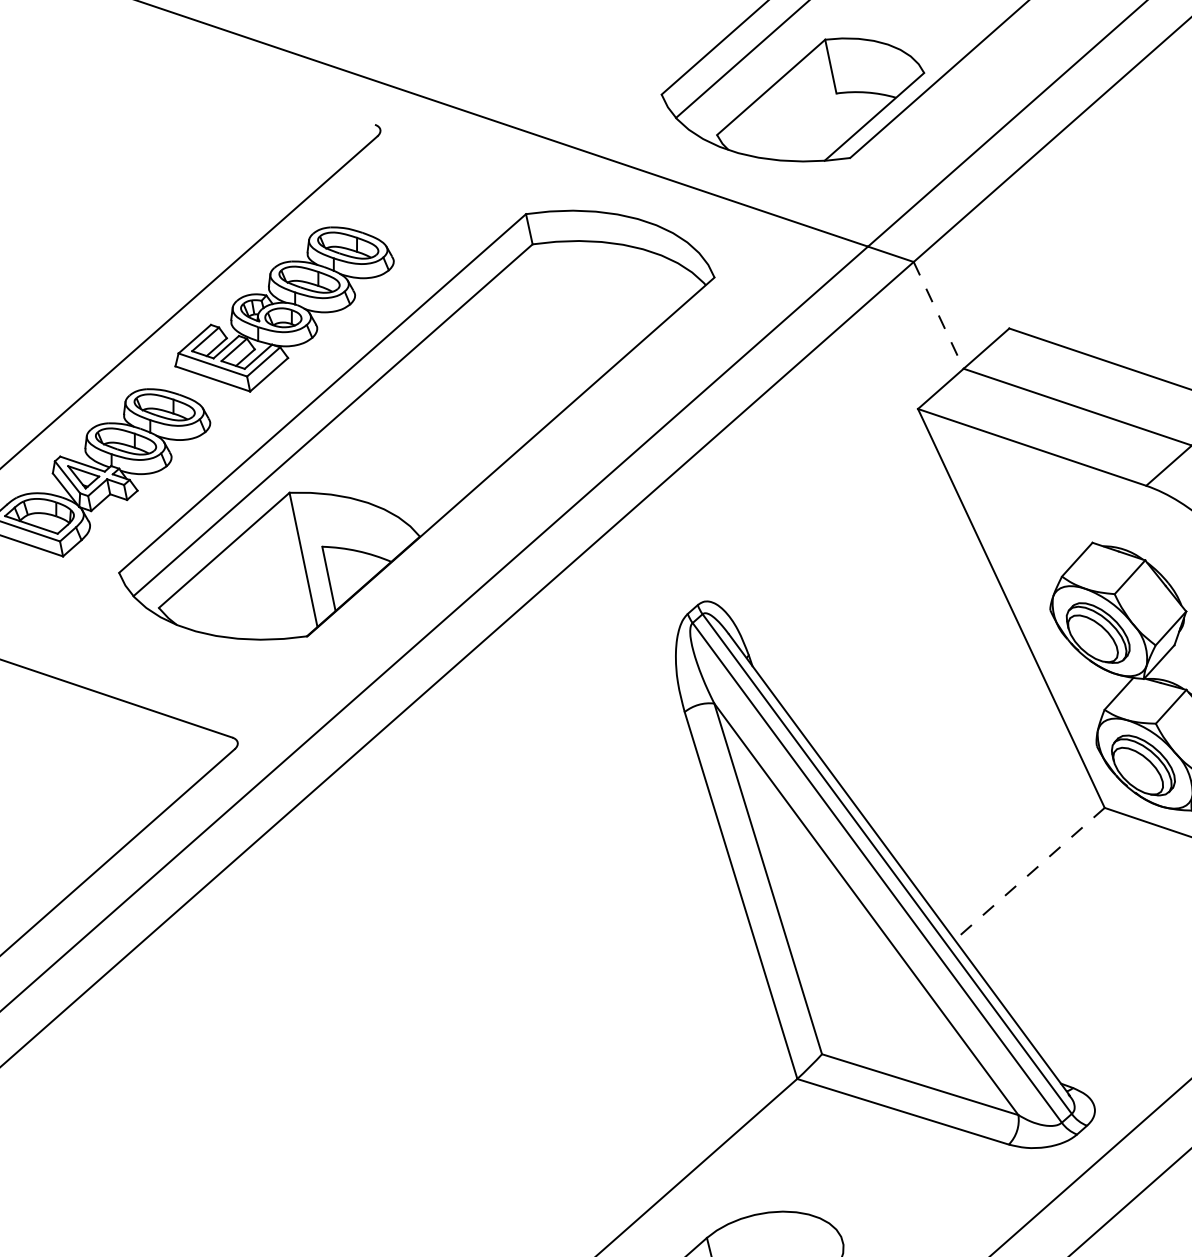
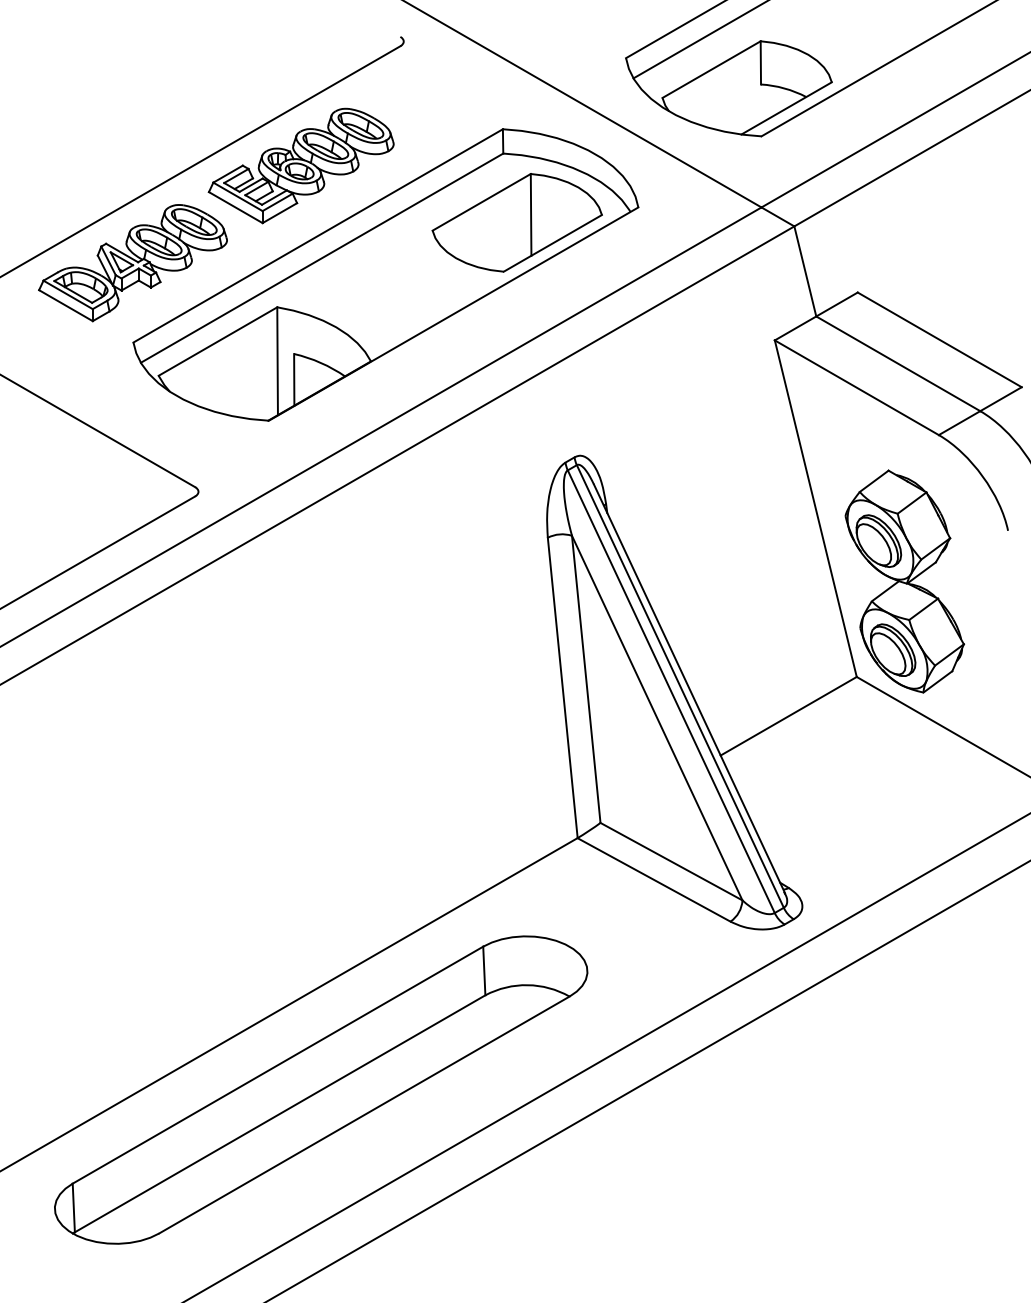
line: (938, 315) -> (805, 271), dashed -> solid
part: (566, 326) -> (516, 222), added
line: (1029, 874) -> (788, 716), dashed -> solid

